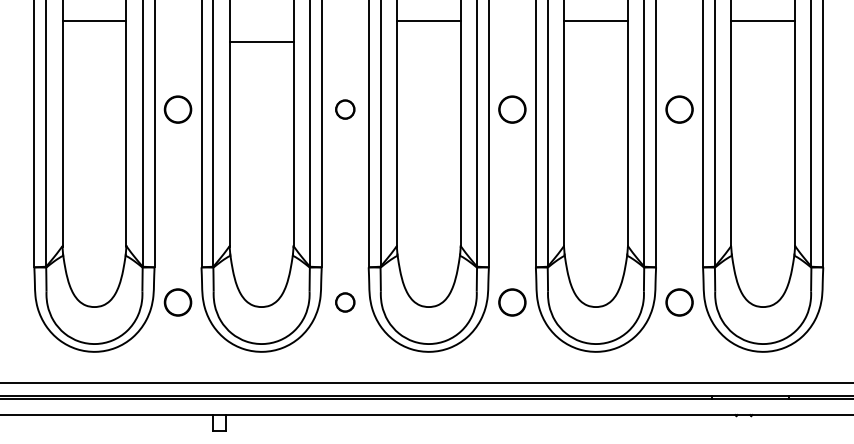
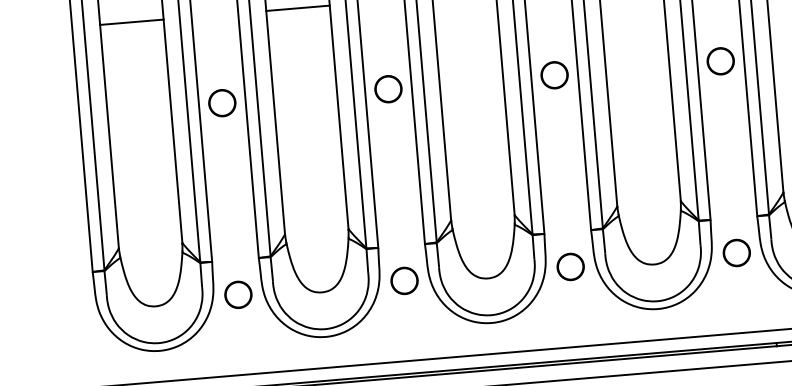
line: (261, 42) -> (297, 8), moved
circle: (345, 109) -> (388, 89), size x1.43
circle: (345, 302) -> (404, 280), size x1.43

